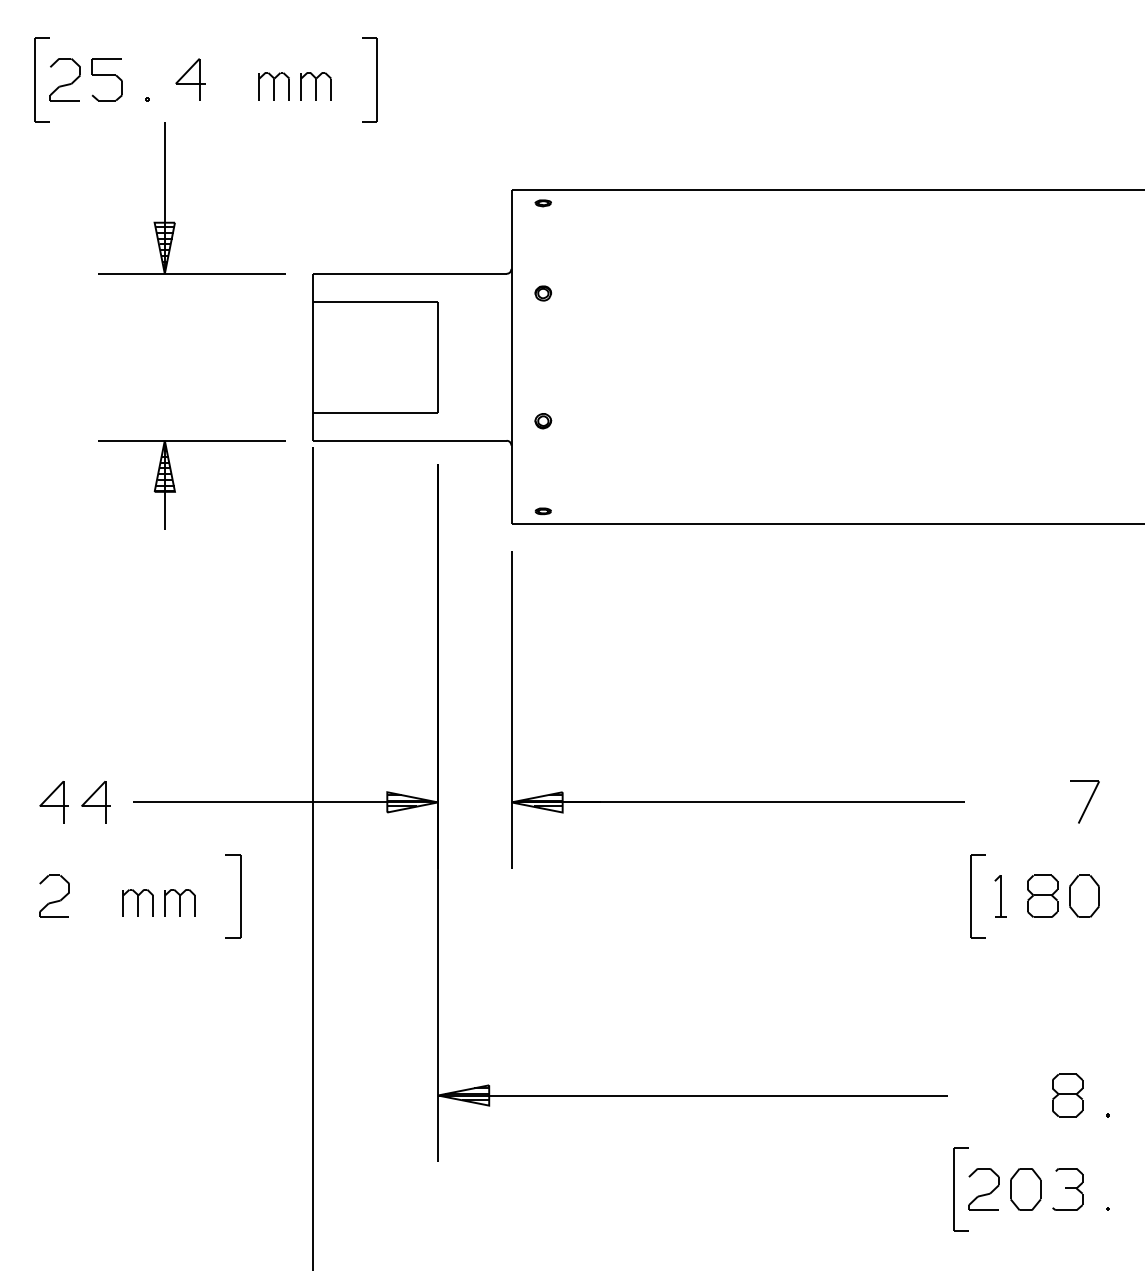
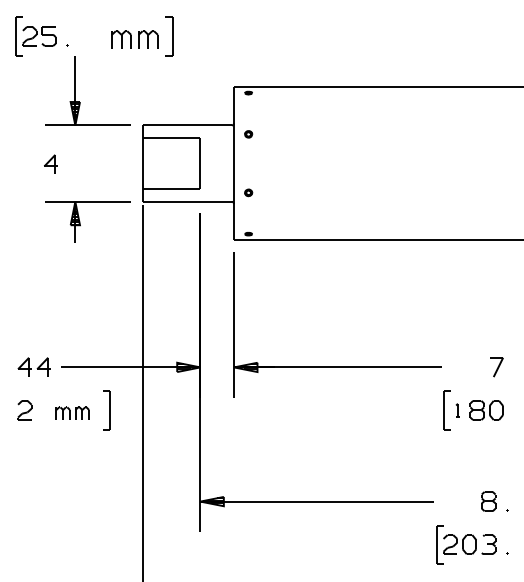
part: (189, 77) -> (50, 163), moved
part: (296, 83) -> (135, 38), size x1.4
part: (999, 896) -> (457, 410), size x0.7

